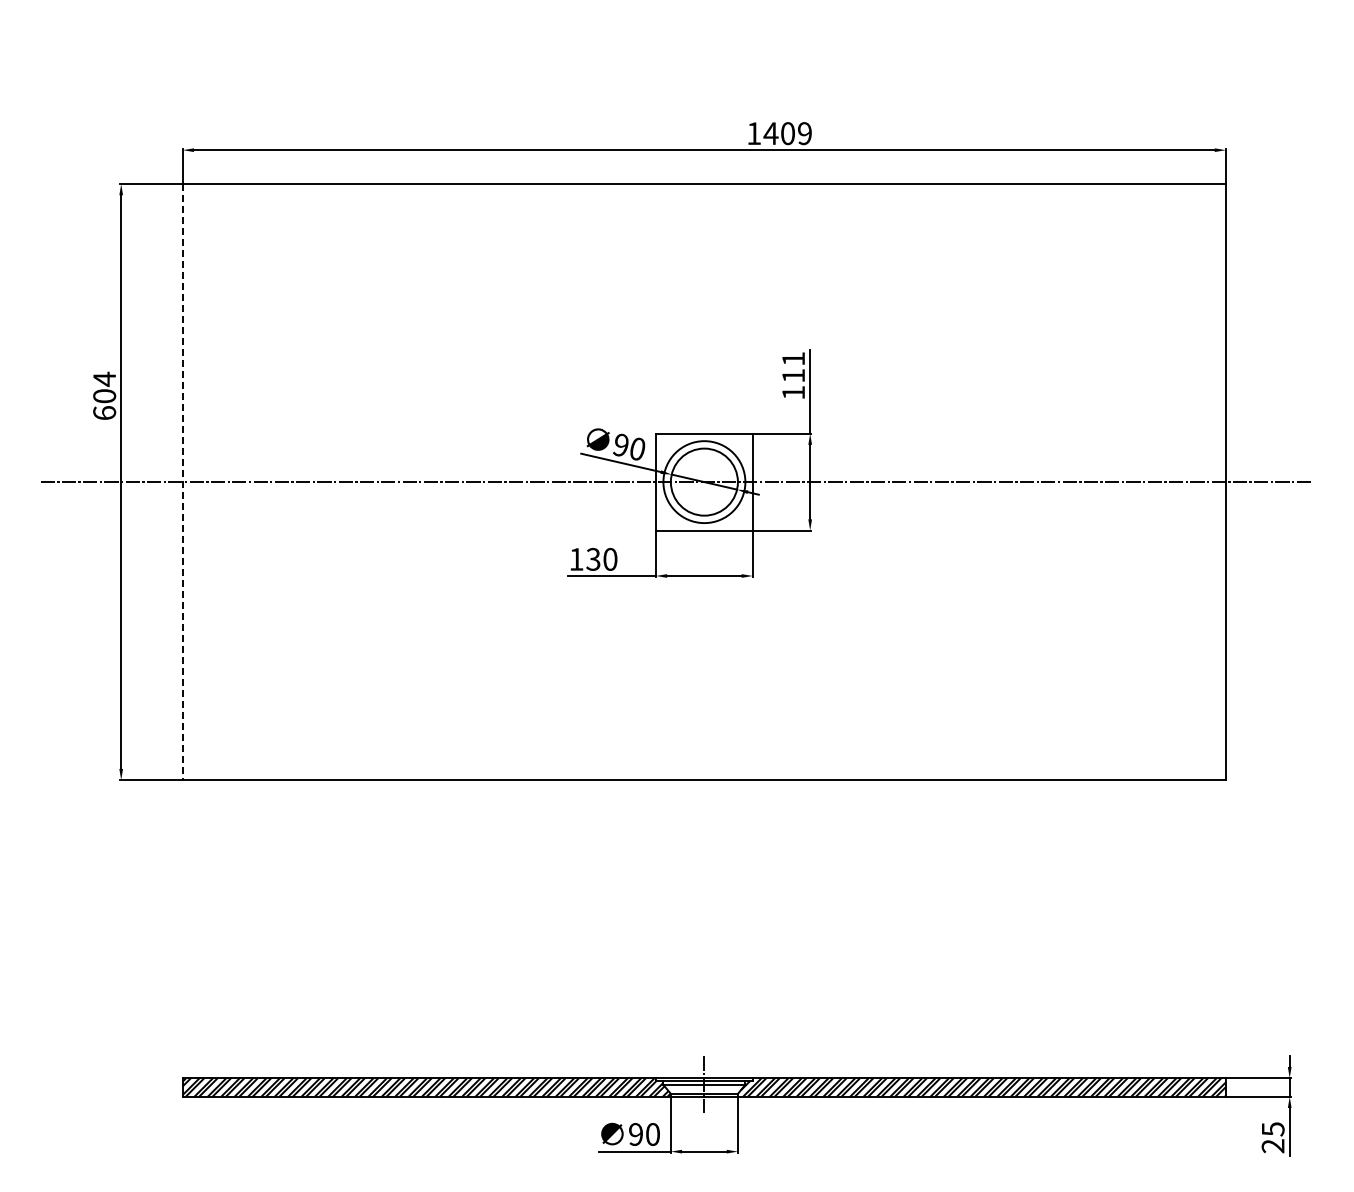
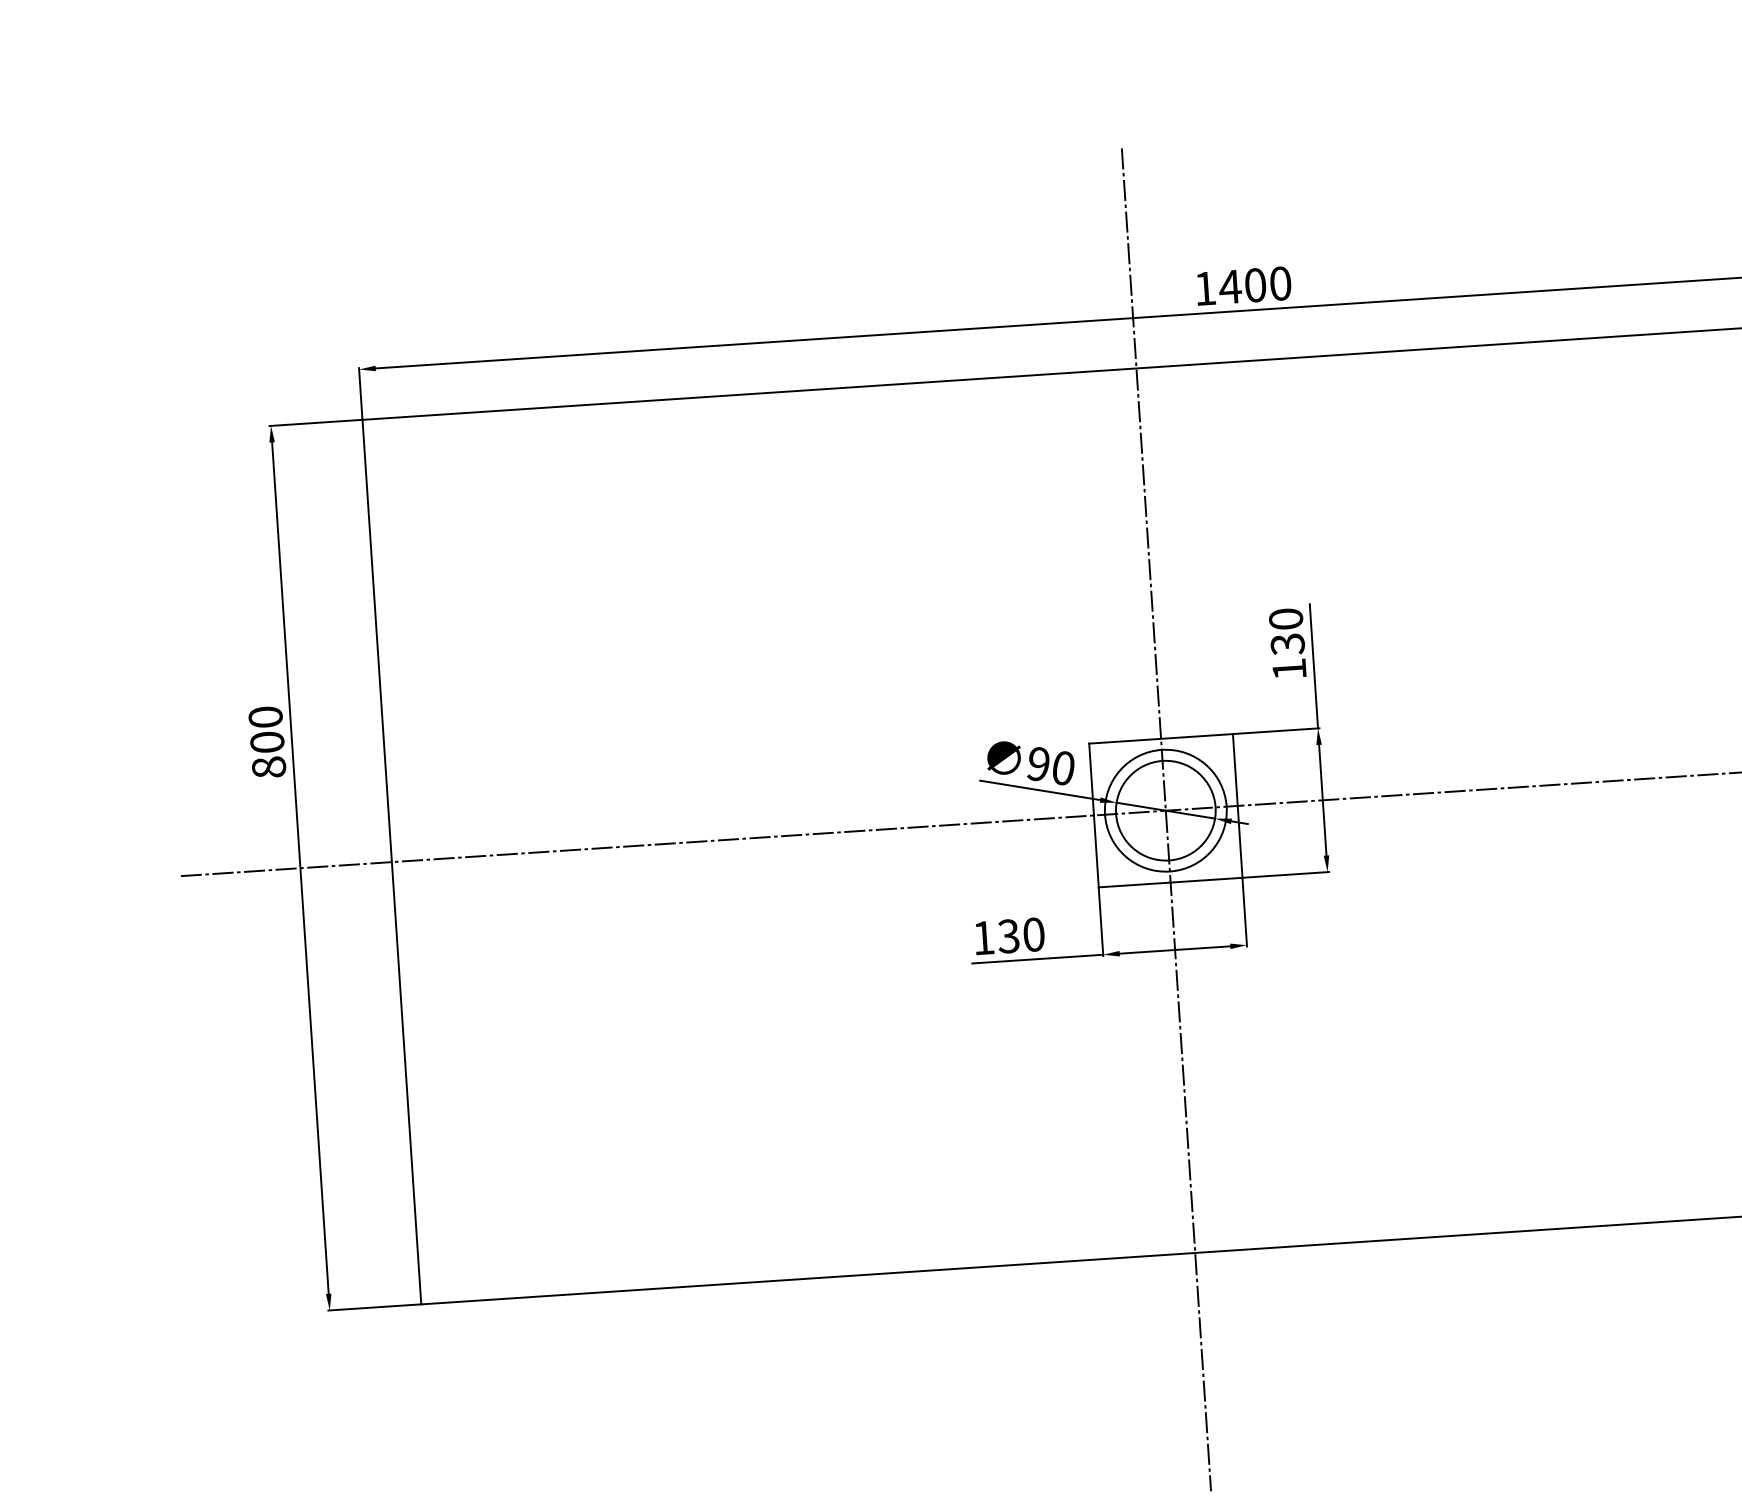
text: (804, 133) -> (1280, 283), 1409 -> 1400
text: (793, 367) -> (1286, 631), 111 -> 130
text: (104, 395) -> (267, 741), 604 -> 800
line: (182, 482) -> (391, 862), dashed -> solid
line: (704, 487) -> (1166, 818), added

